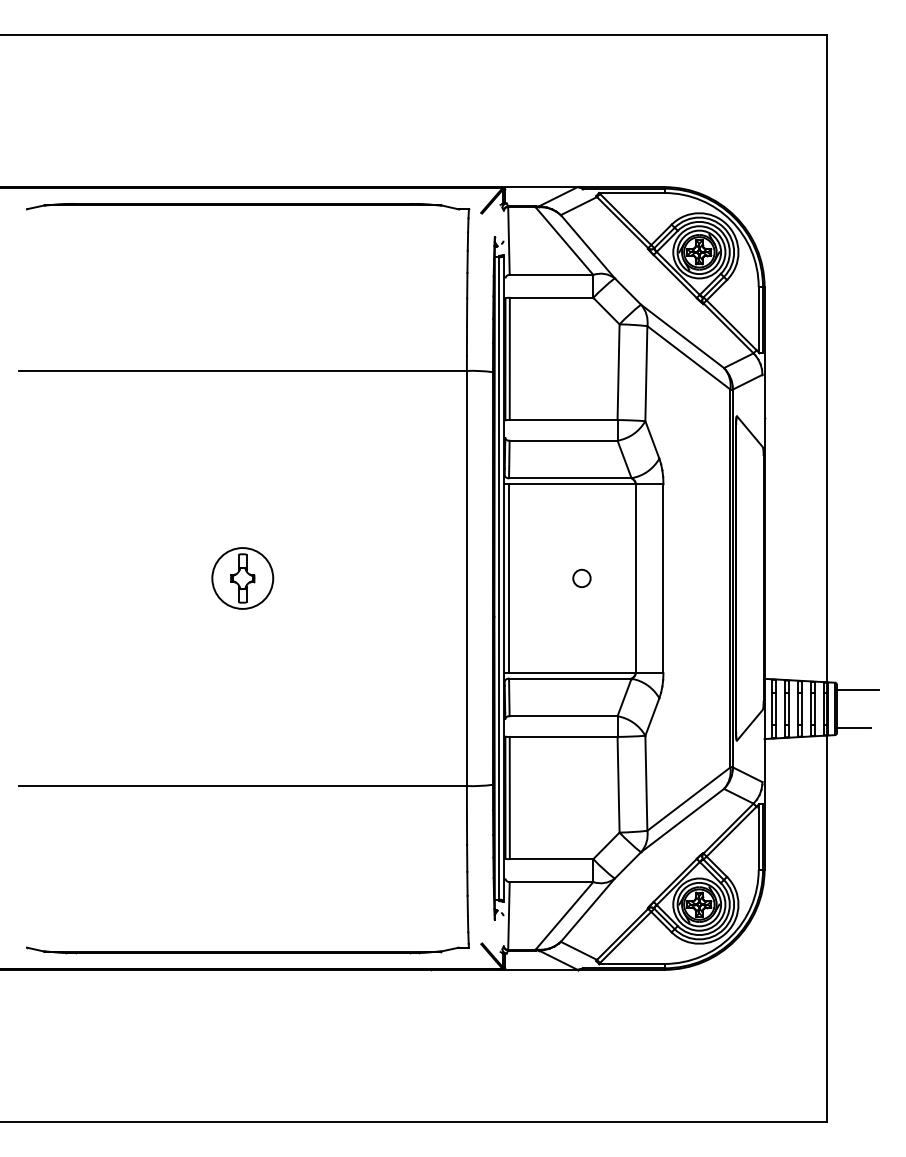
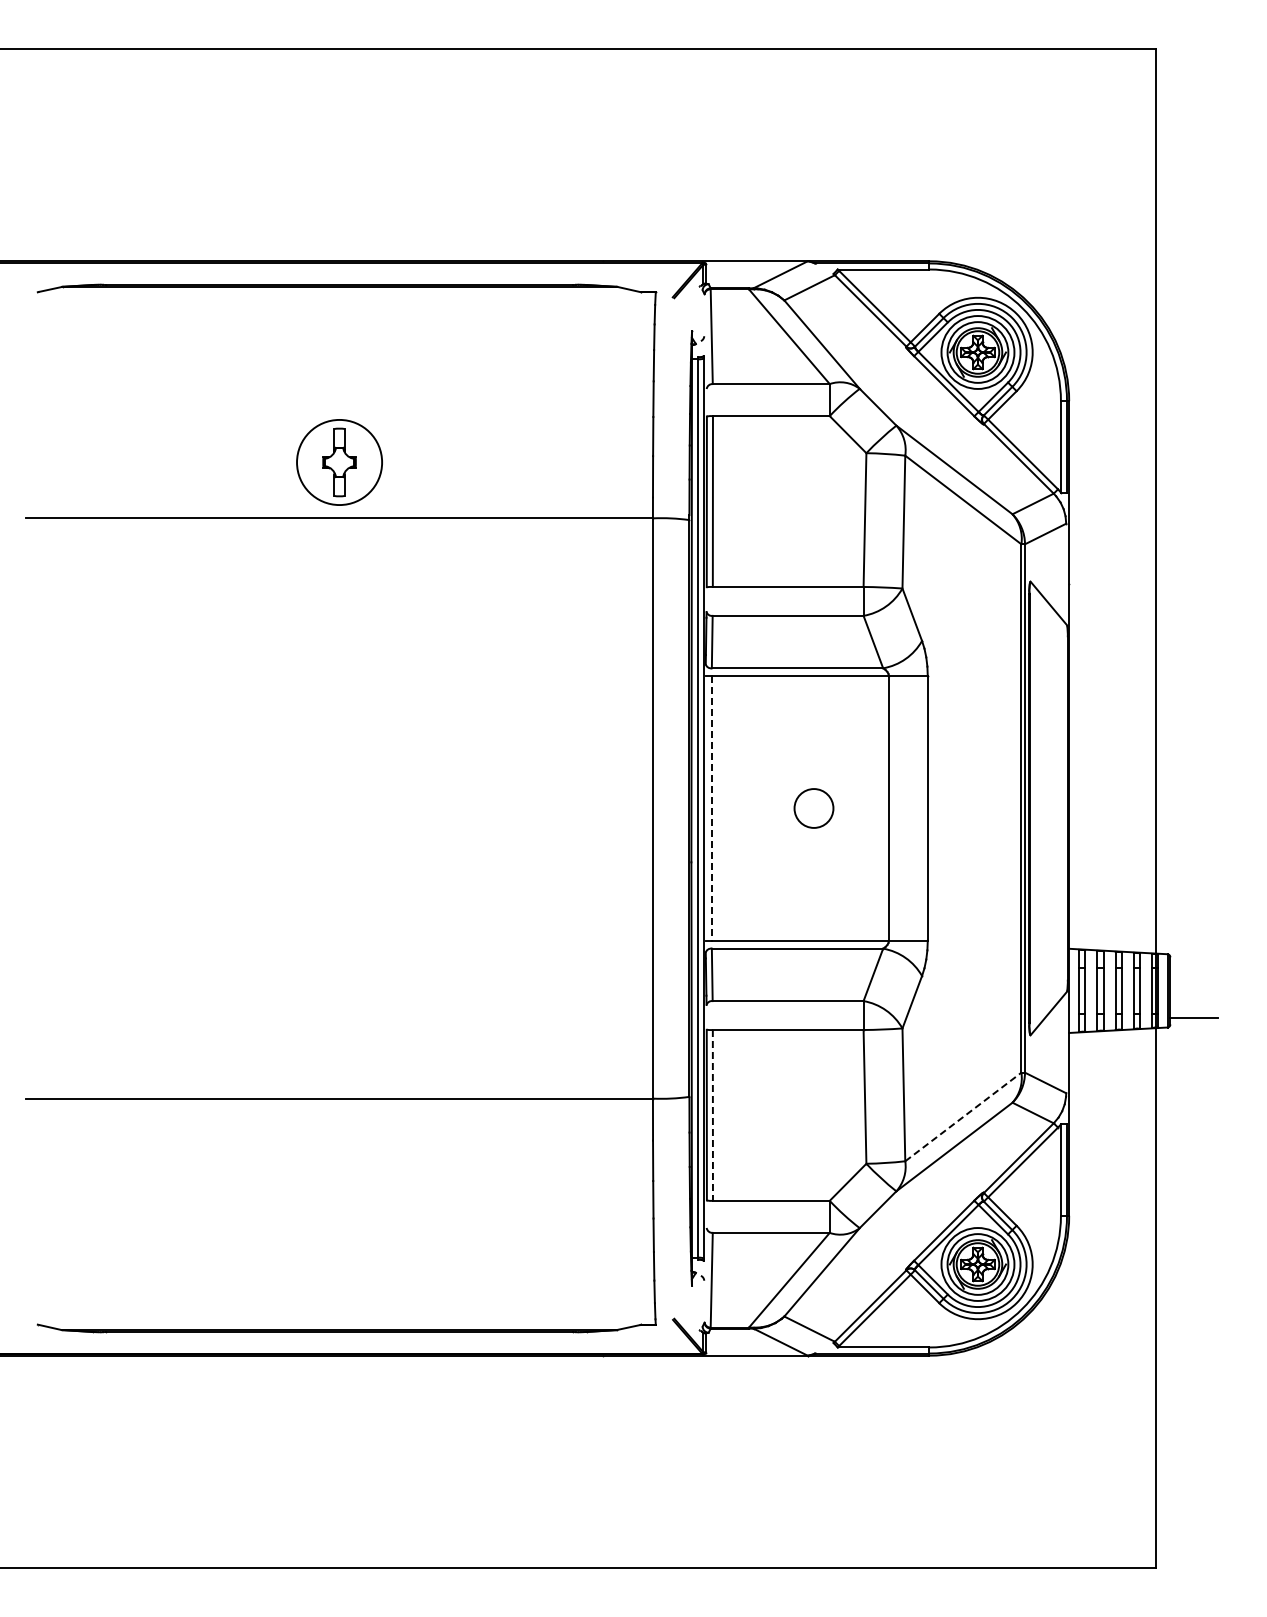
part: (242, 578) -> (339, 462), moved
line: (508, 578) -> (711, 808), solid -> dashed
circle: (581, 578) -> (813, 808), size x1.6
line: (857, 690) -> (1199, 964), removed
line: (509, 798) -> (712, 1115), solid -> dashed
line: (689, 798) -> (963, 1116), solid -> dashed

